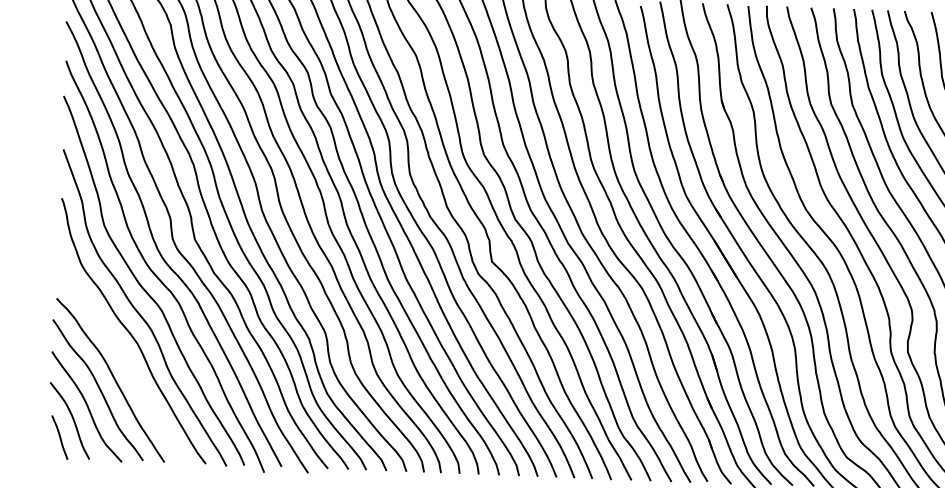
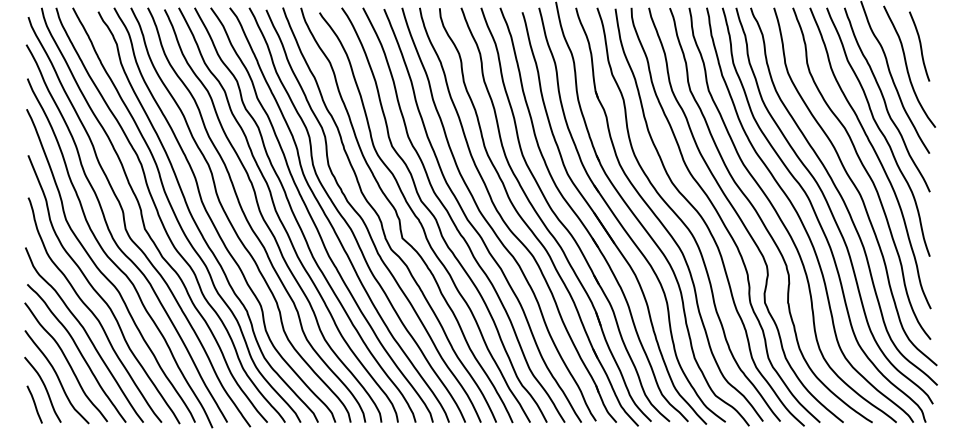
curve: (121, 357) -> (85, 333), added

